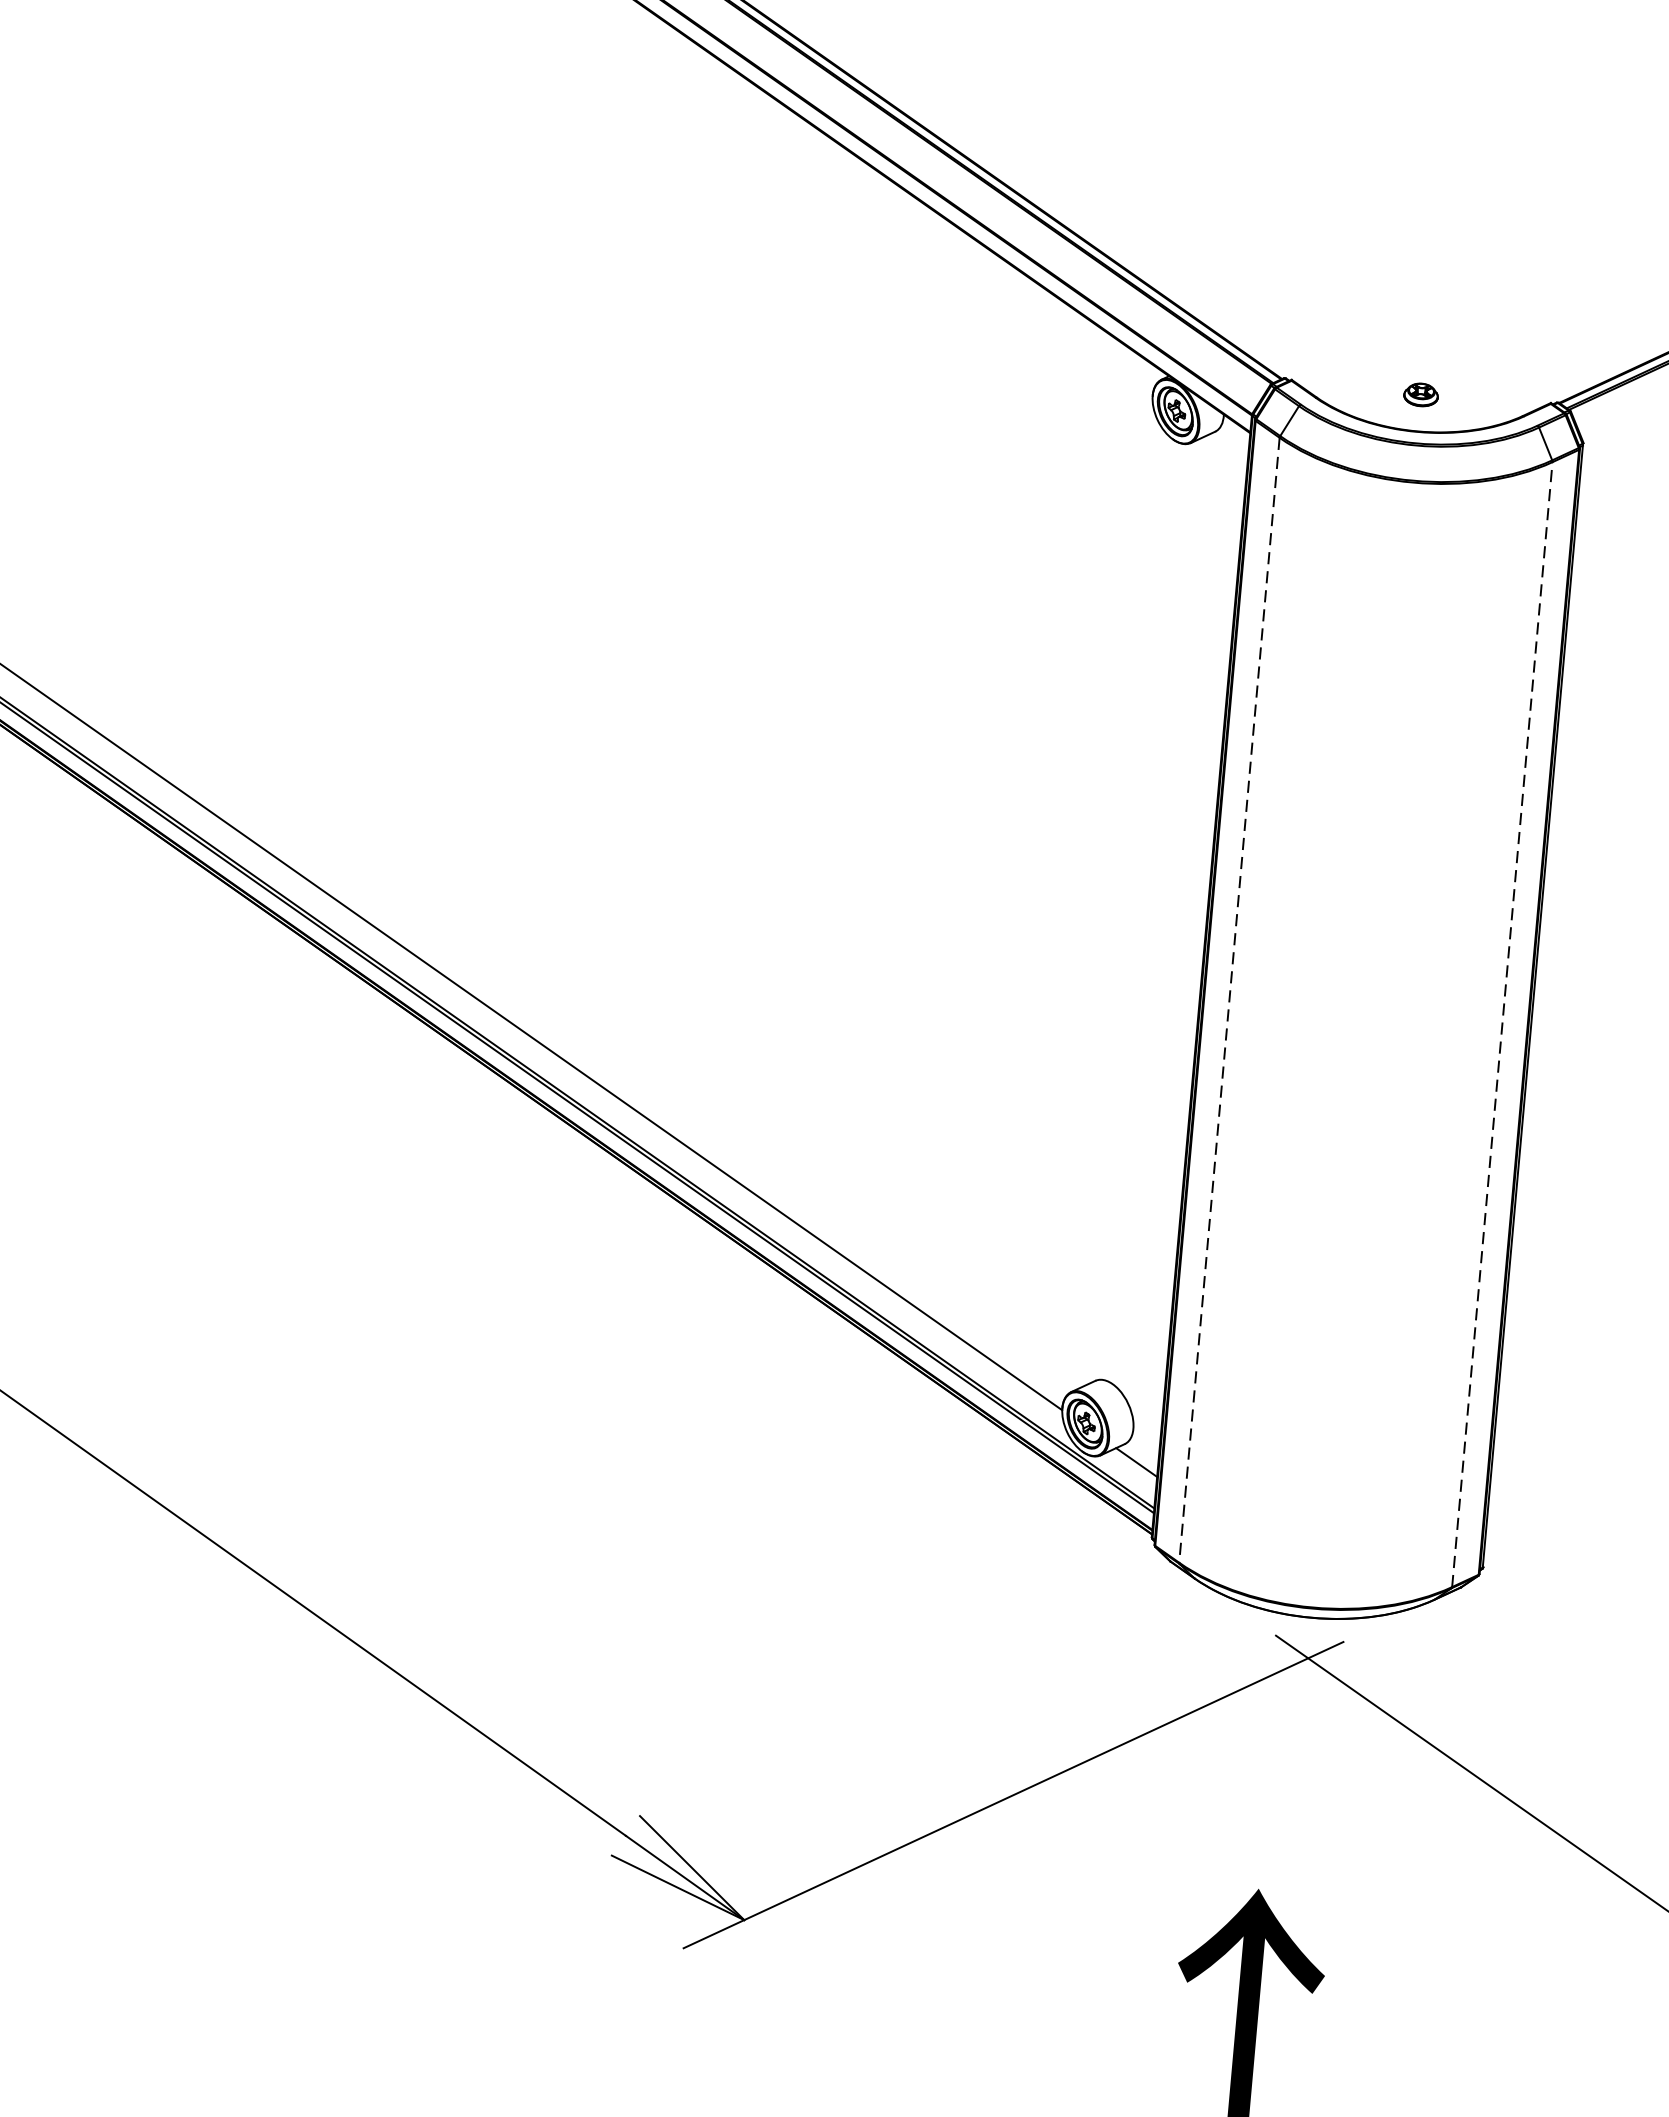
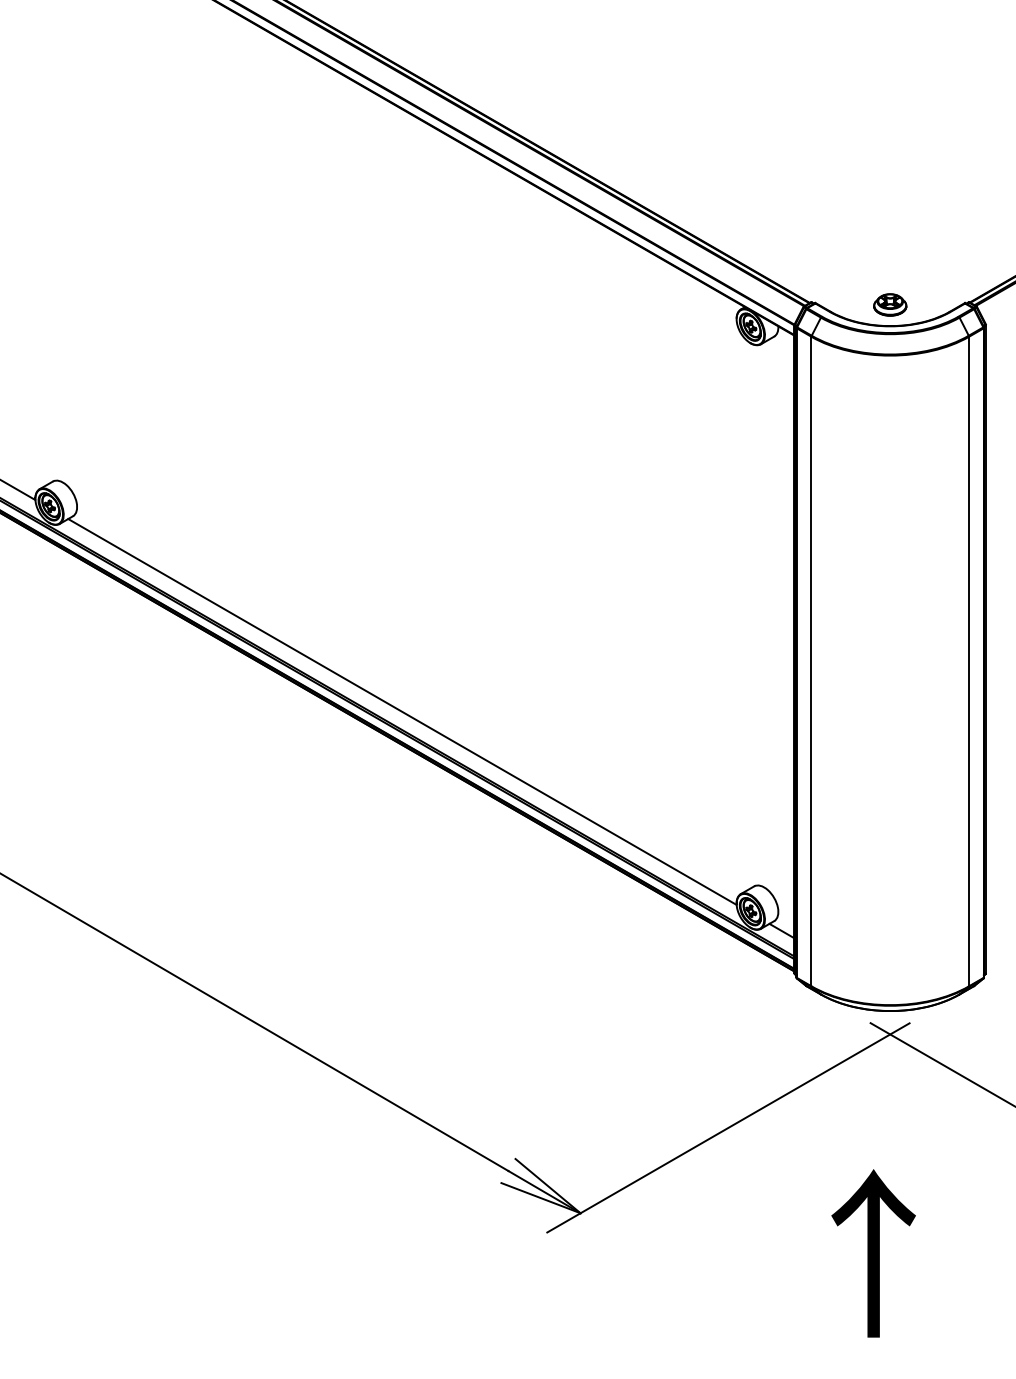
part: (1421, 394) -> (890, 304), size x1.67
line: (1229, 1000) -> (811, 661), dashed -> solid
line: (1503, 1024) -> (969, 661), dashed -> solid

